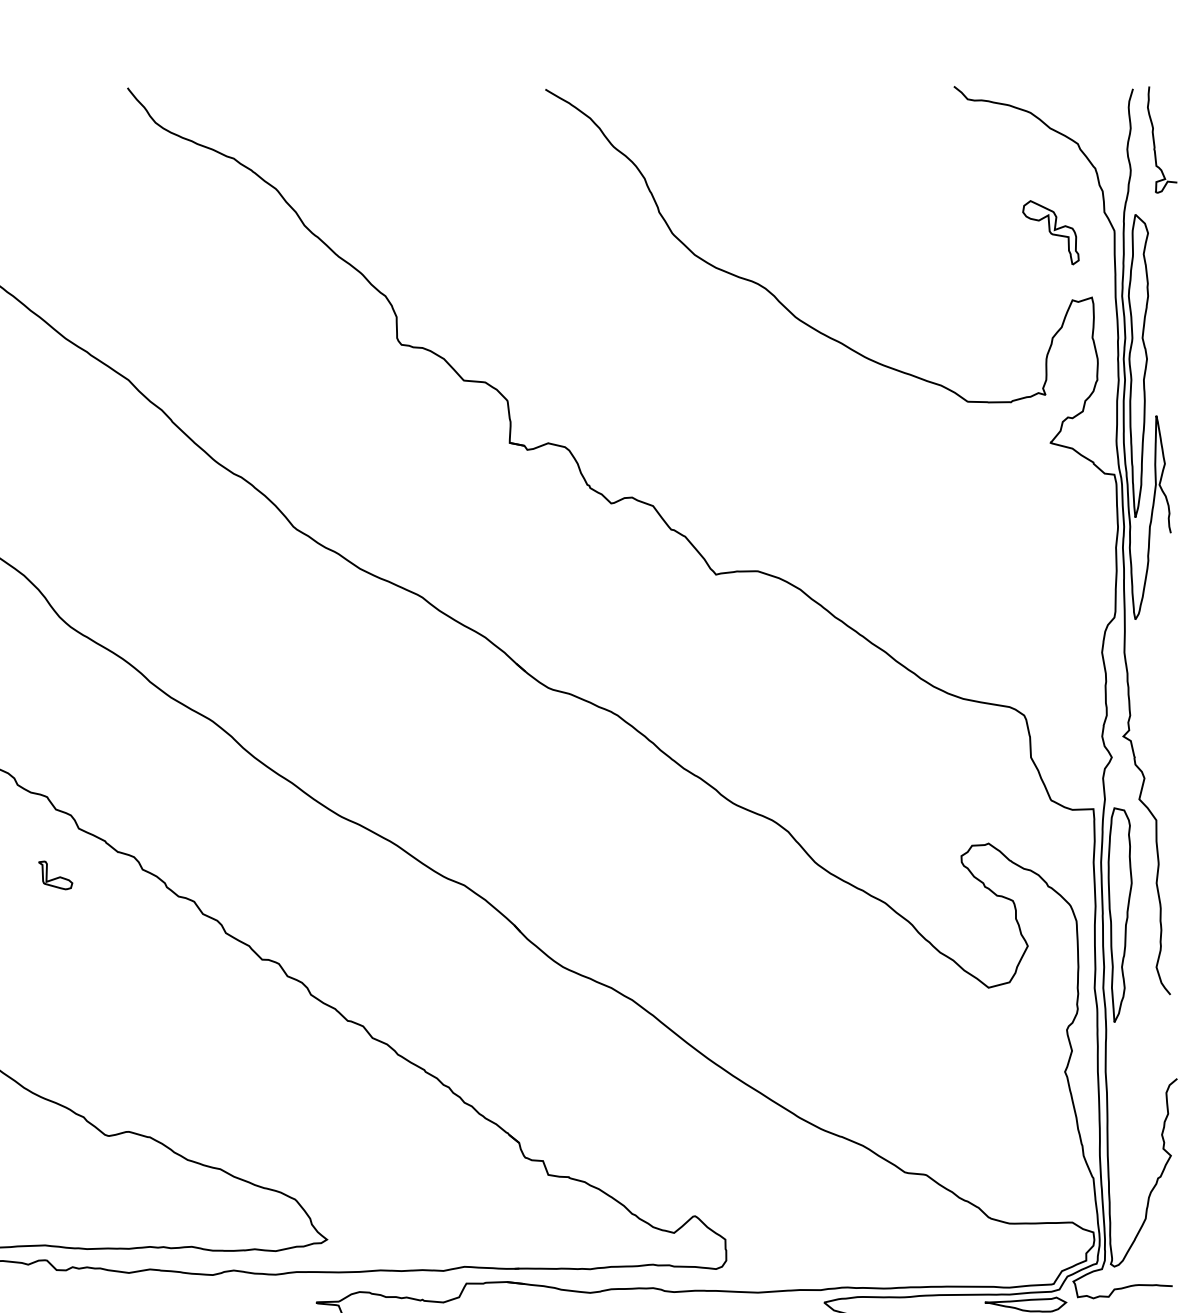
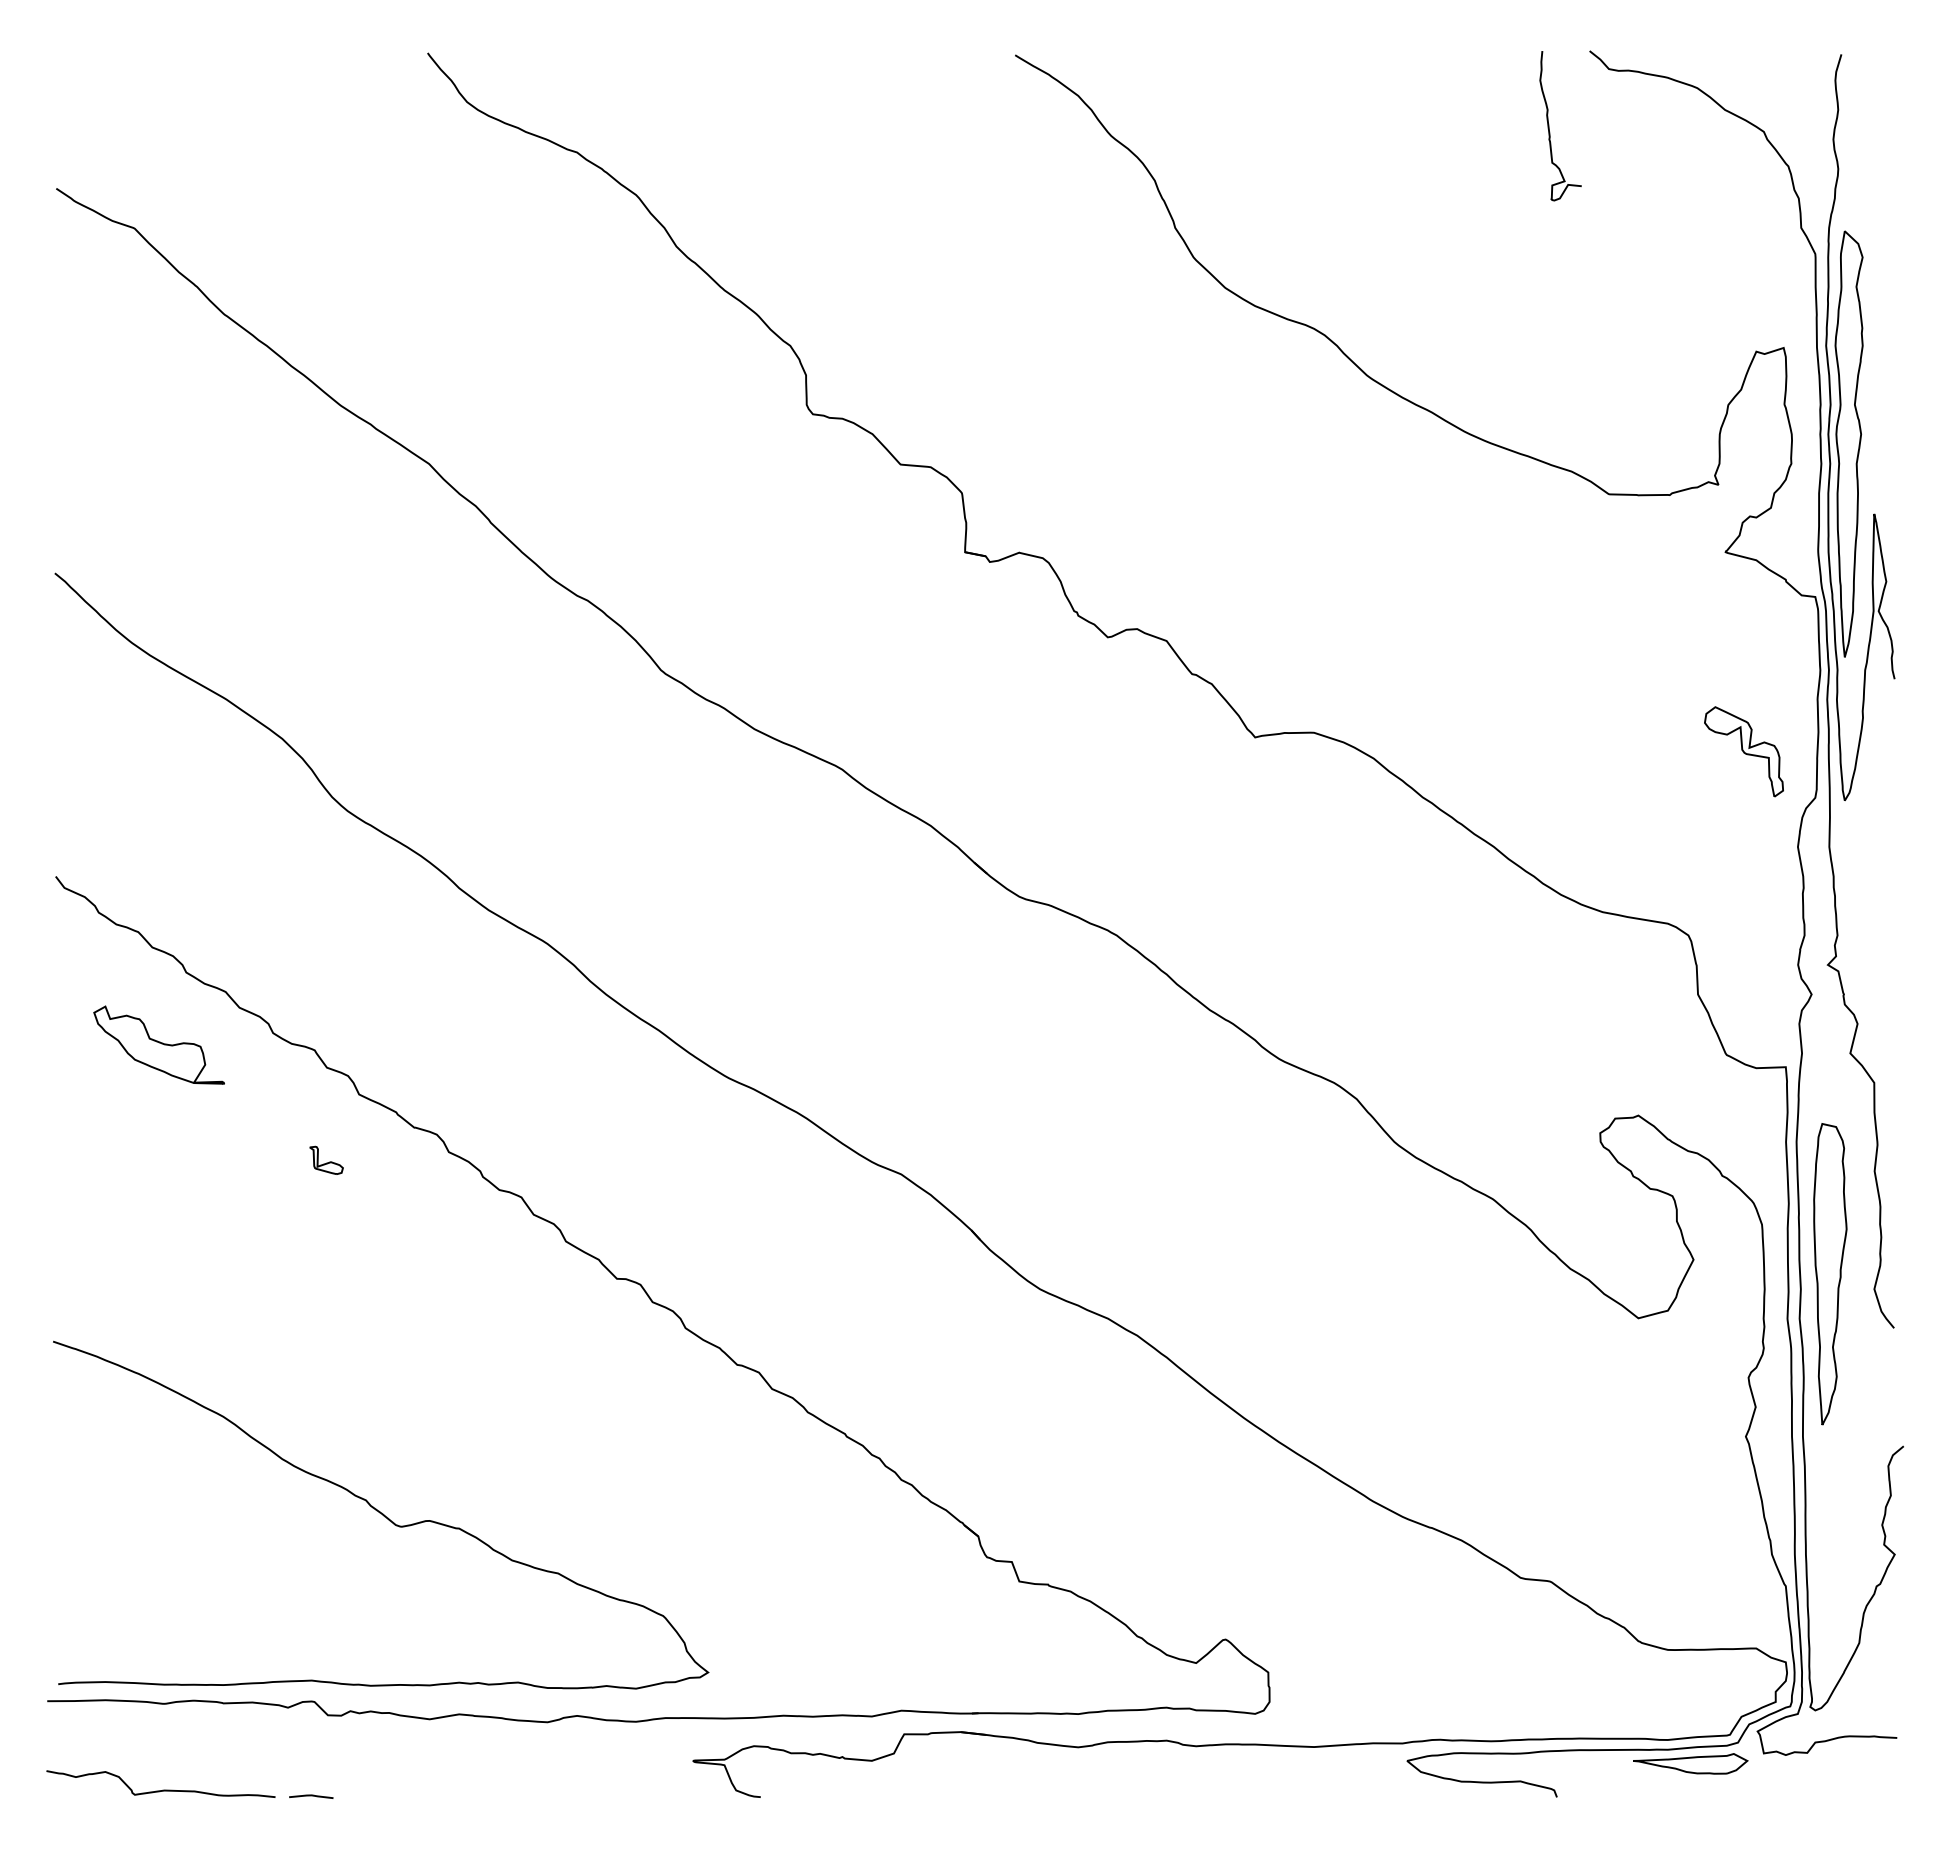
curve: (1154, 140) -> (1549, 126), moved
part: (1050, 232) -> (1743, 751), moved
part: (55, 875) -> (326, 1160), size x0.7
part: (1120, 915) -> (1830, 1274), moved

